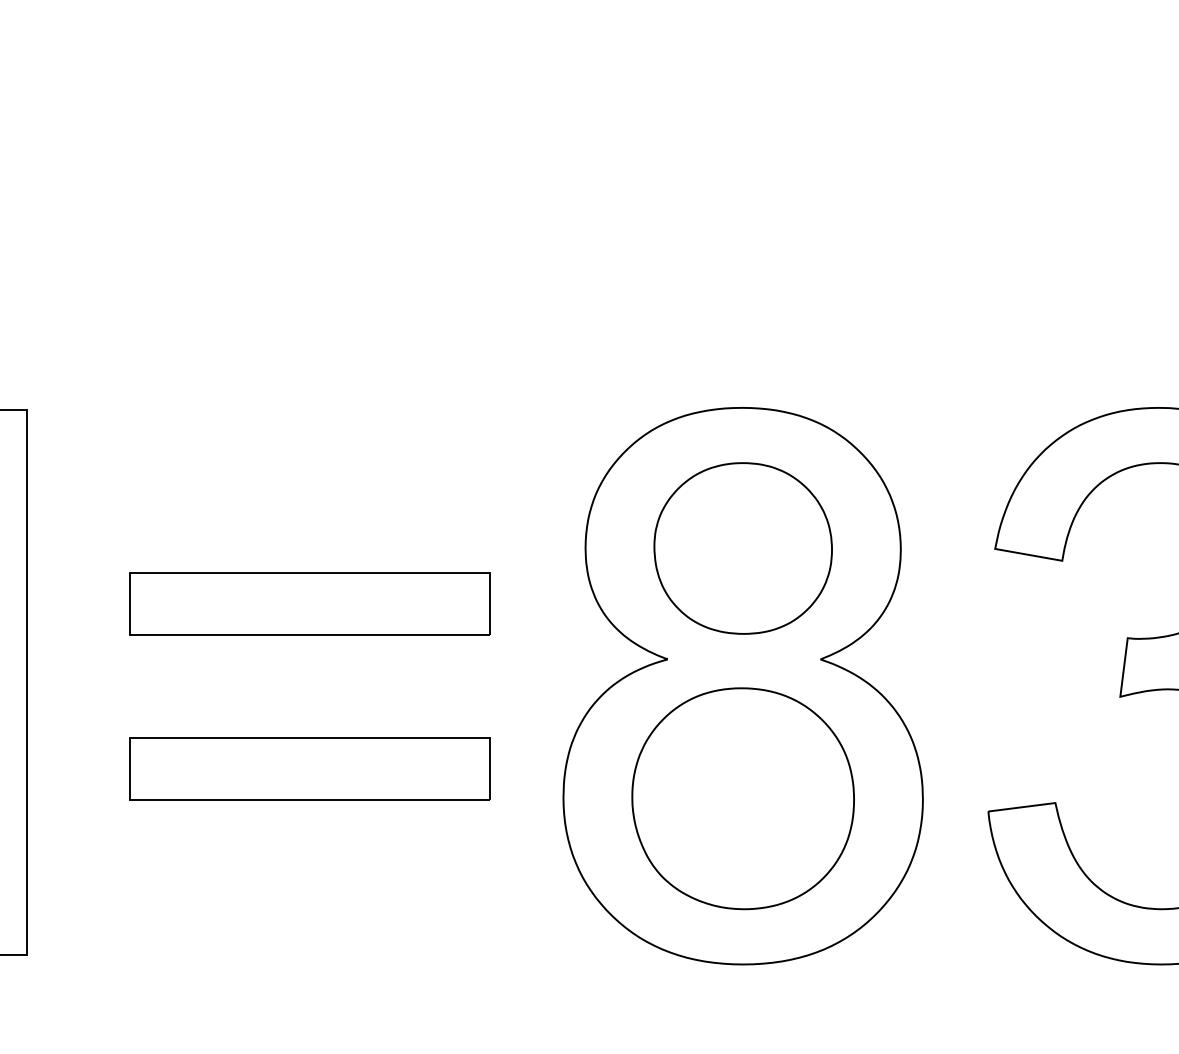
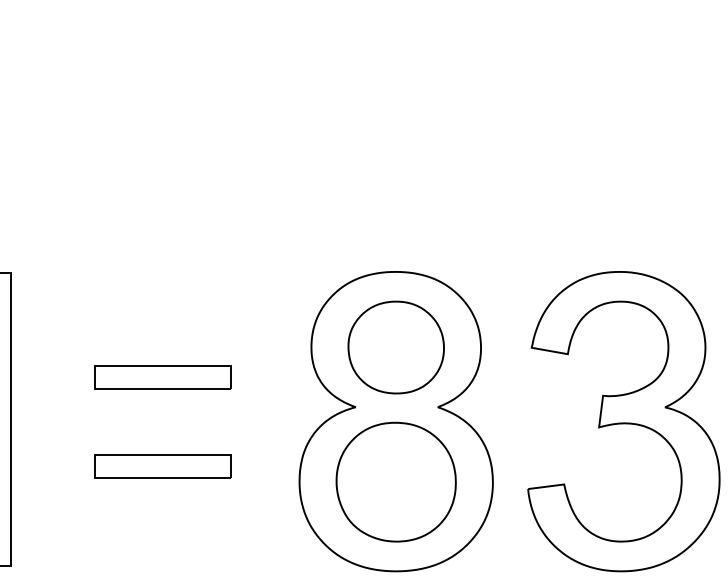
part: (308, 604) -> (162, 377), size x0.7
part: (308, 769) -> (162, 466), size x0.7

